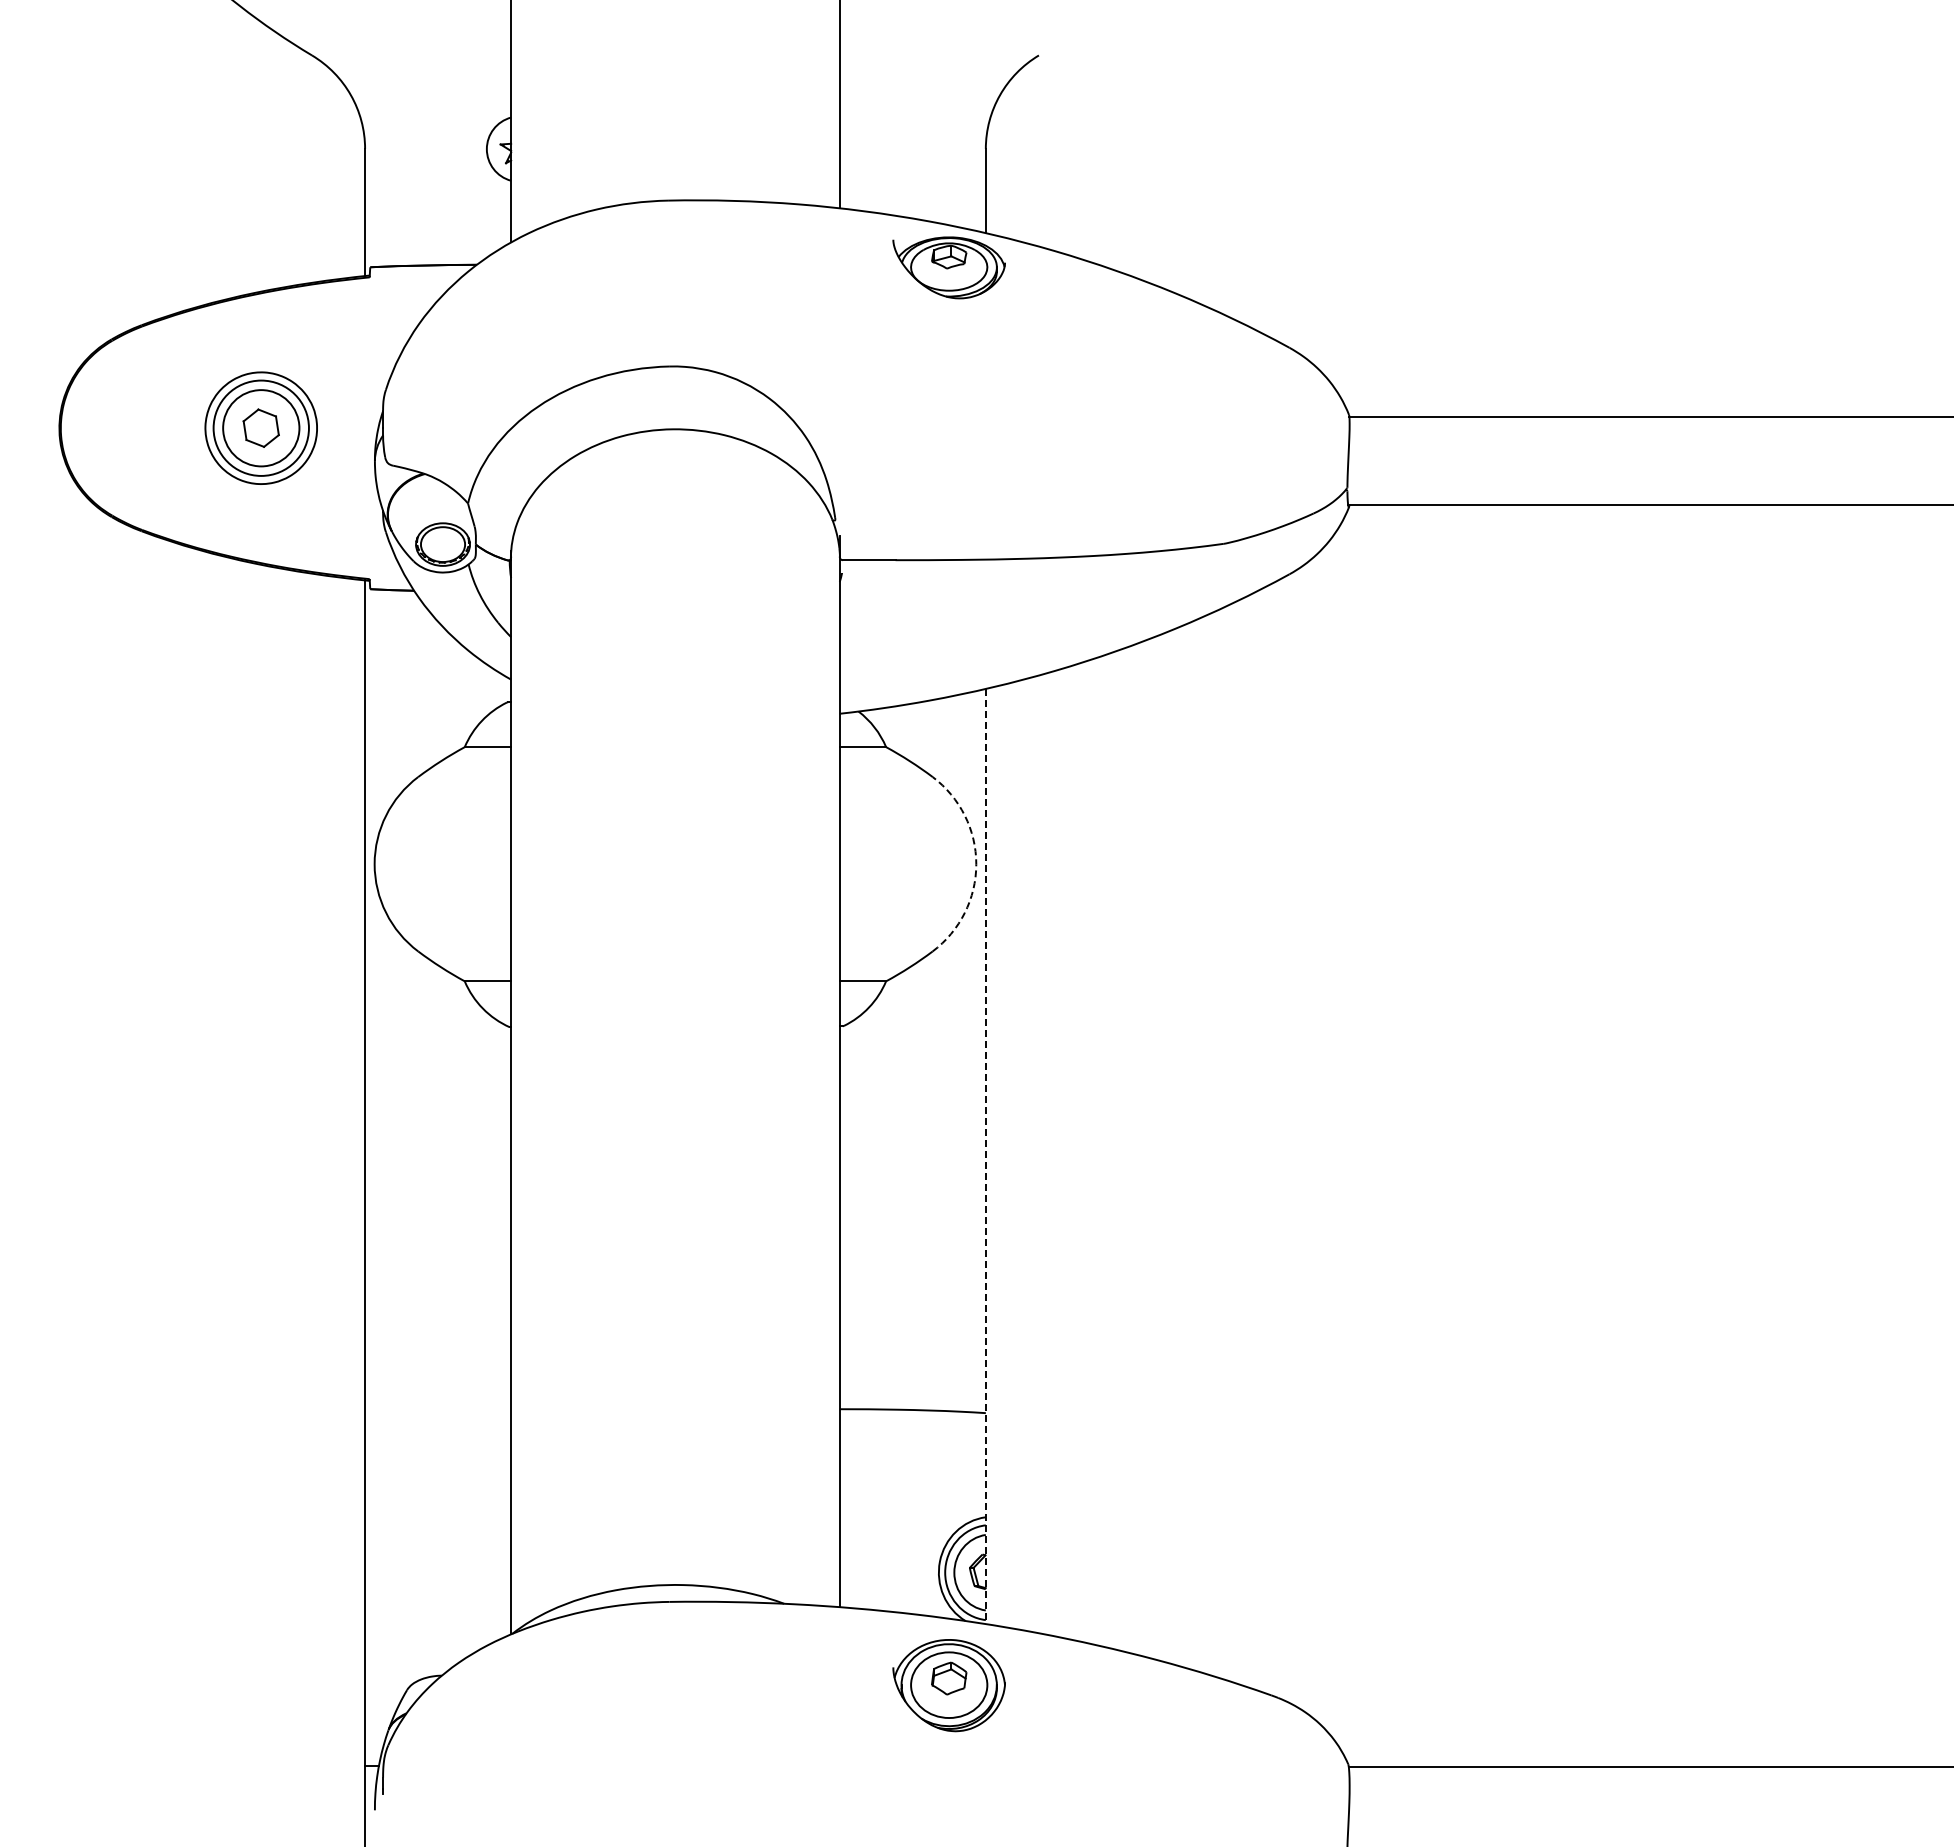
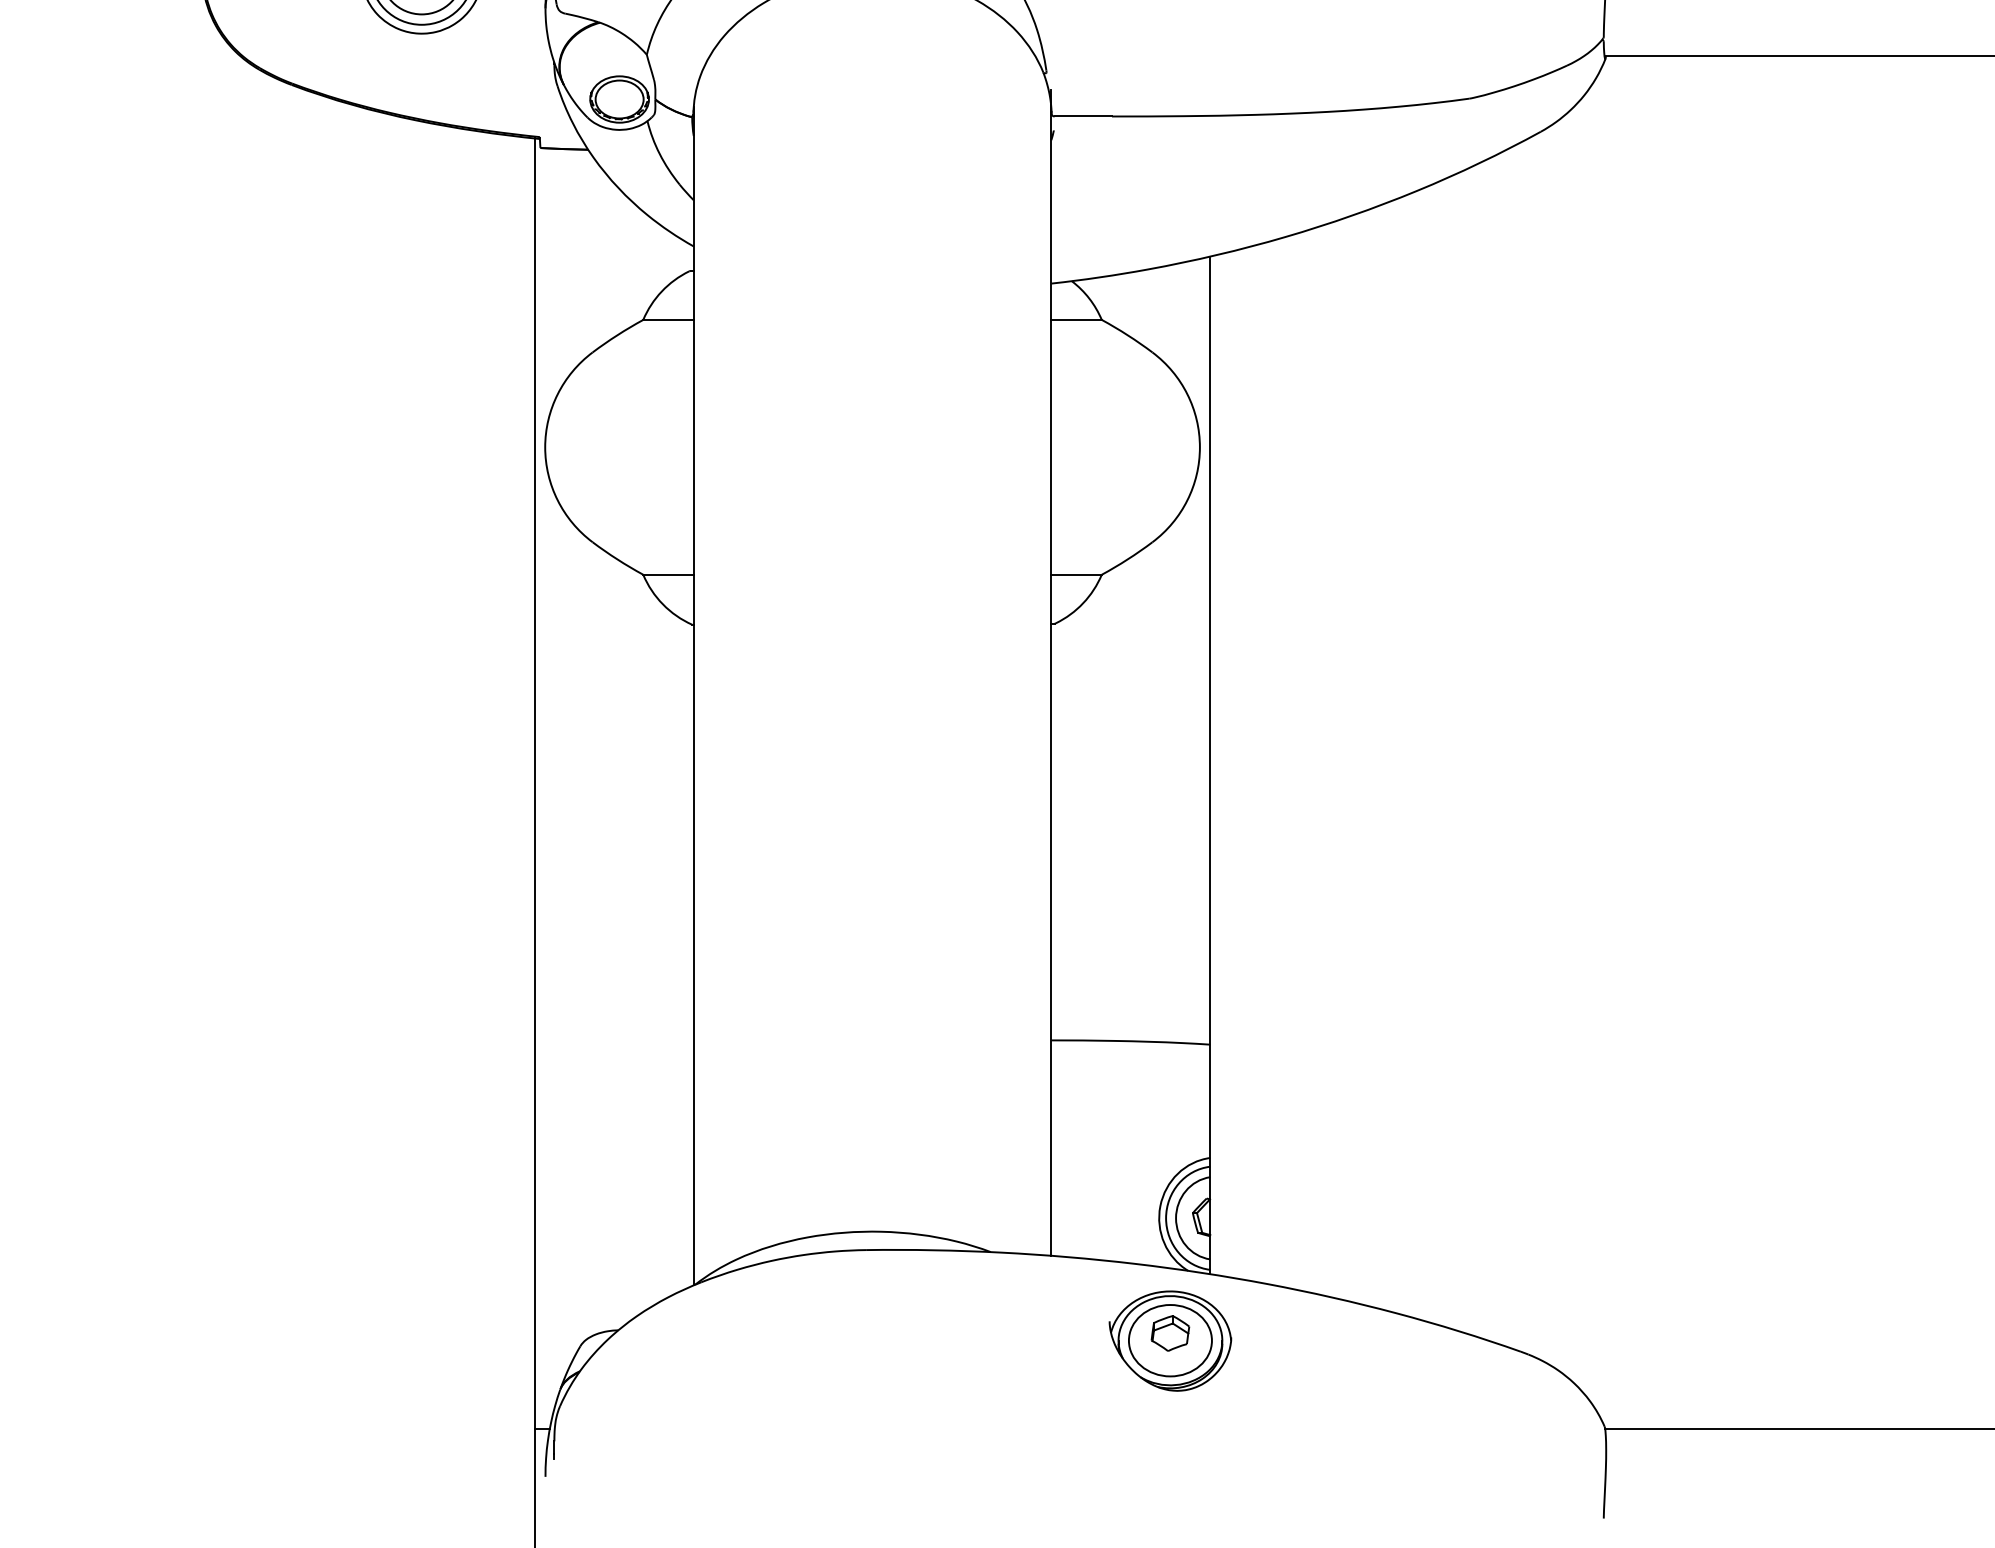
arc: (976, 864) -> (1200, 447), dashed -> solid
line: (985, 1156) -> (1209, 765), dashed -> solid

